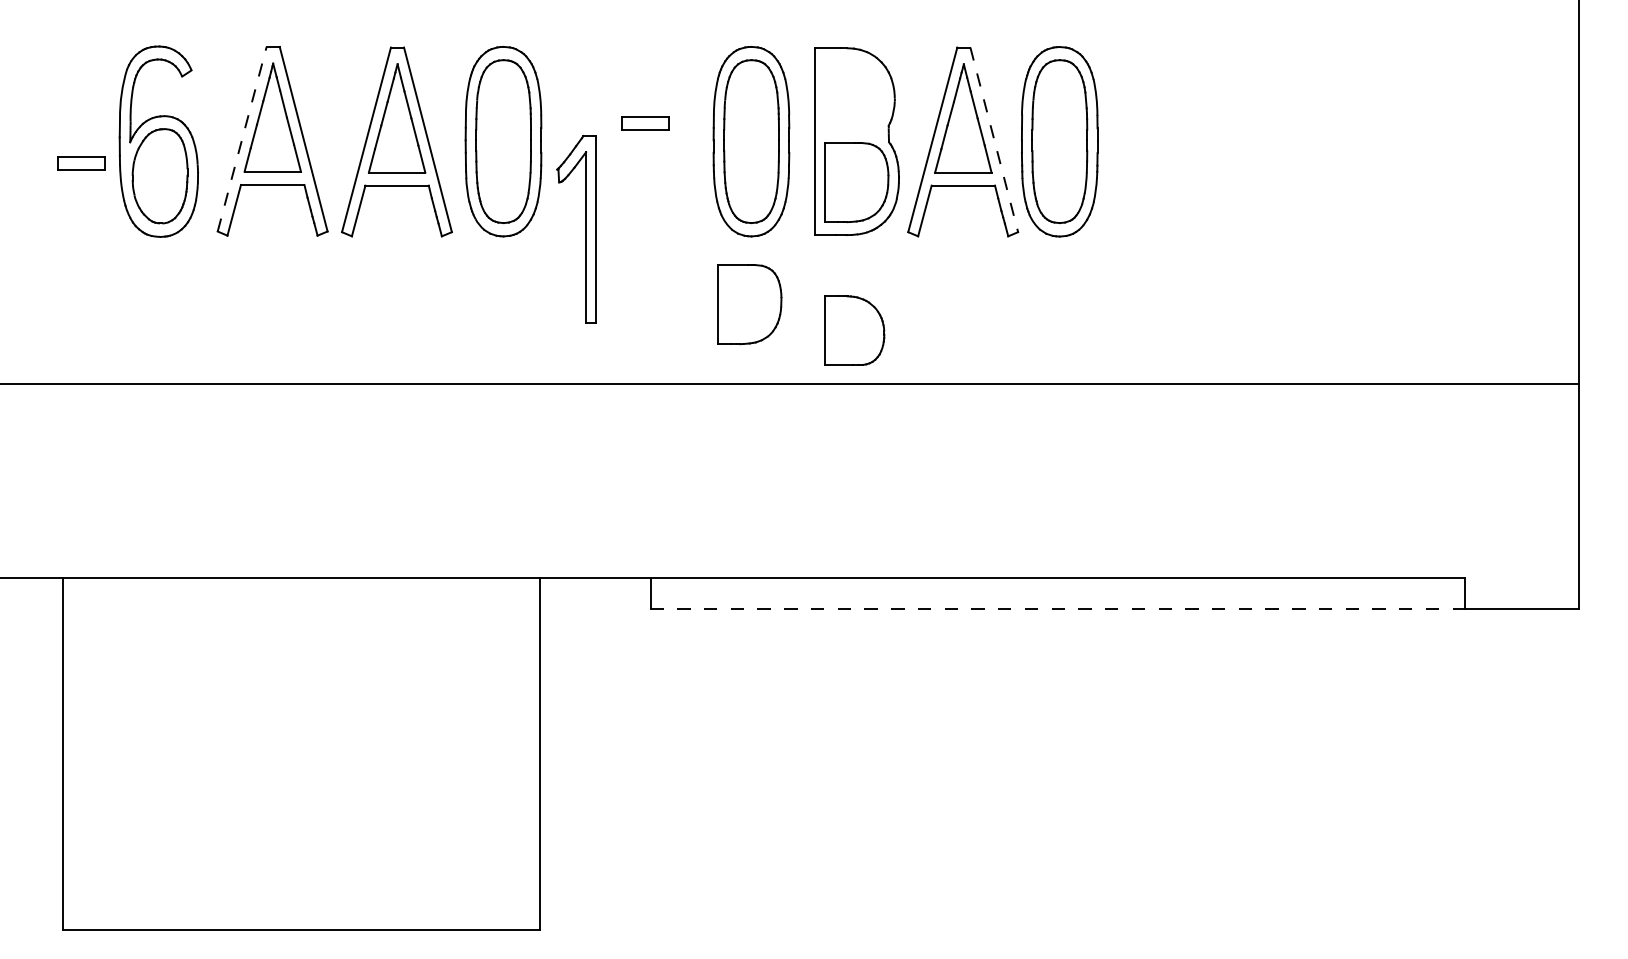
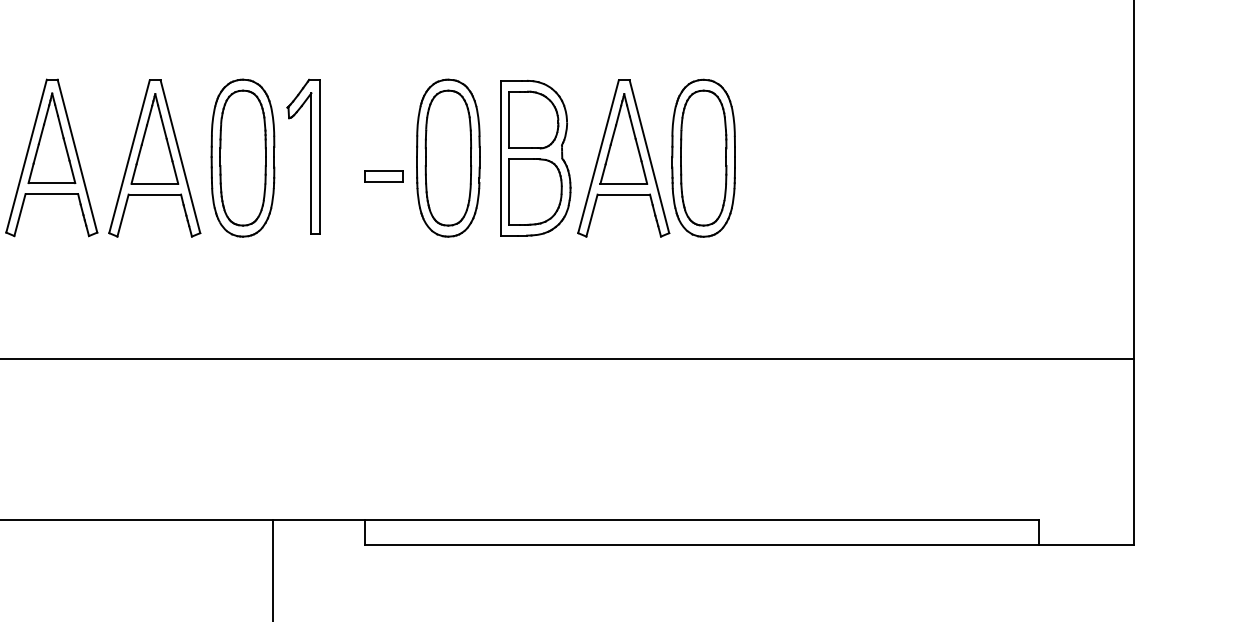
part: (645, 123) -> (383, 176), moved
line: (242, 138) -> (26, 155), dashed -> solid
line: (994, 140) -> (649, 157), dashed -> solid
part: (585, 229) -> (310, 157), moved
part: (749, 304) -> (446, 293), removed
part: (854, 330) -> (533, 119), moved
line: (1058, 609) -> (702, 545), dashed -> solid

